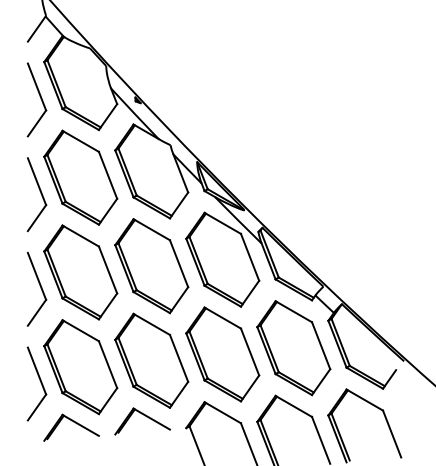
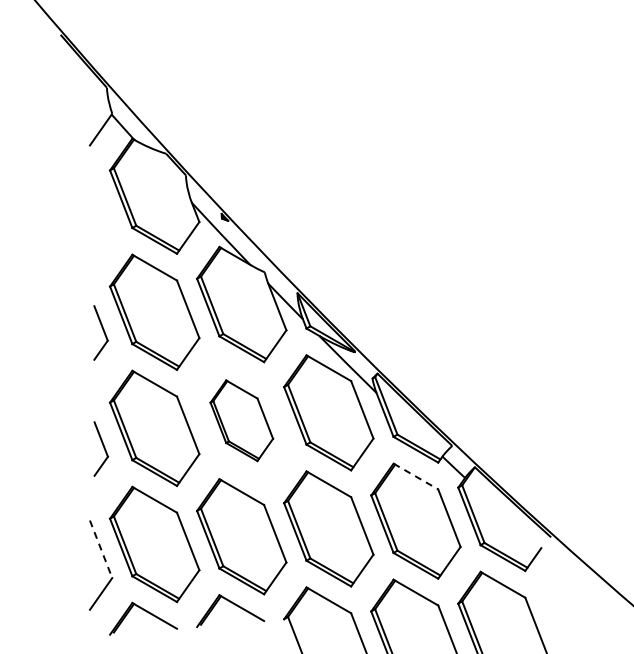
part: (36, 99) -> (100, 216), removed
part: (36, 194) -> (100, 332), size x0.6
part: (151, 266) -> (241, 420), size x0.7
part: (37, 288) -> (101, 448), size x0.6
line: (293, 311) -> (415, 476), solid -> dashed
line: (37, 371) -> (101, 549), solid -> dashed

